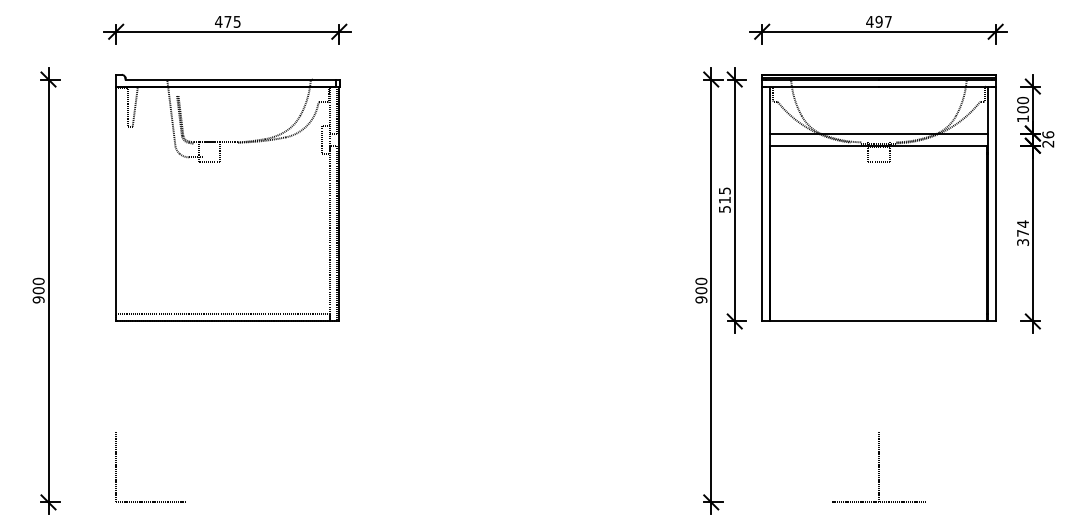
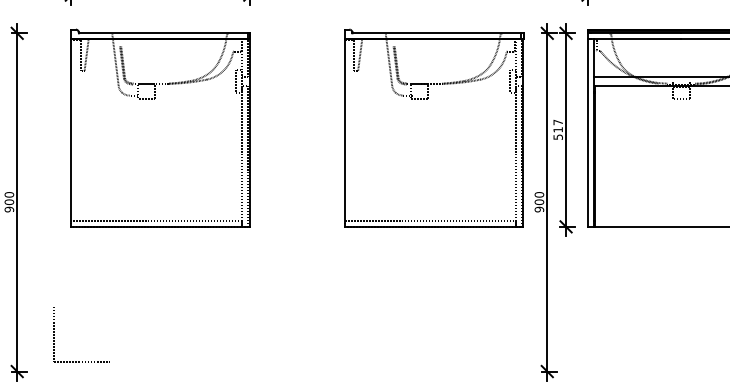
text: (724, 190) -> (557, 122), 515 -> 517
part: (569, 197) -> (433, 127), added
part: (116, 467) -> (54, 334), moved
part: (878, 467) -> (681, 343), removed

